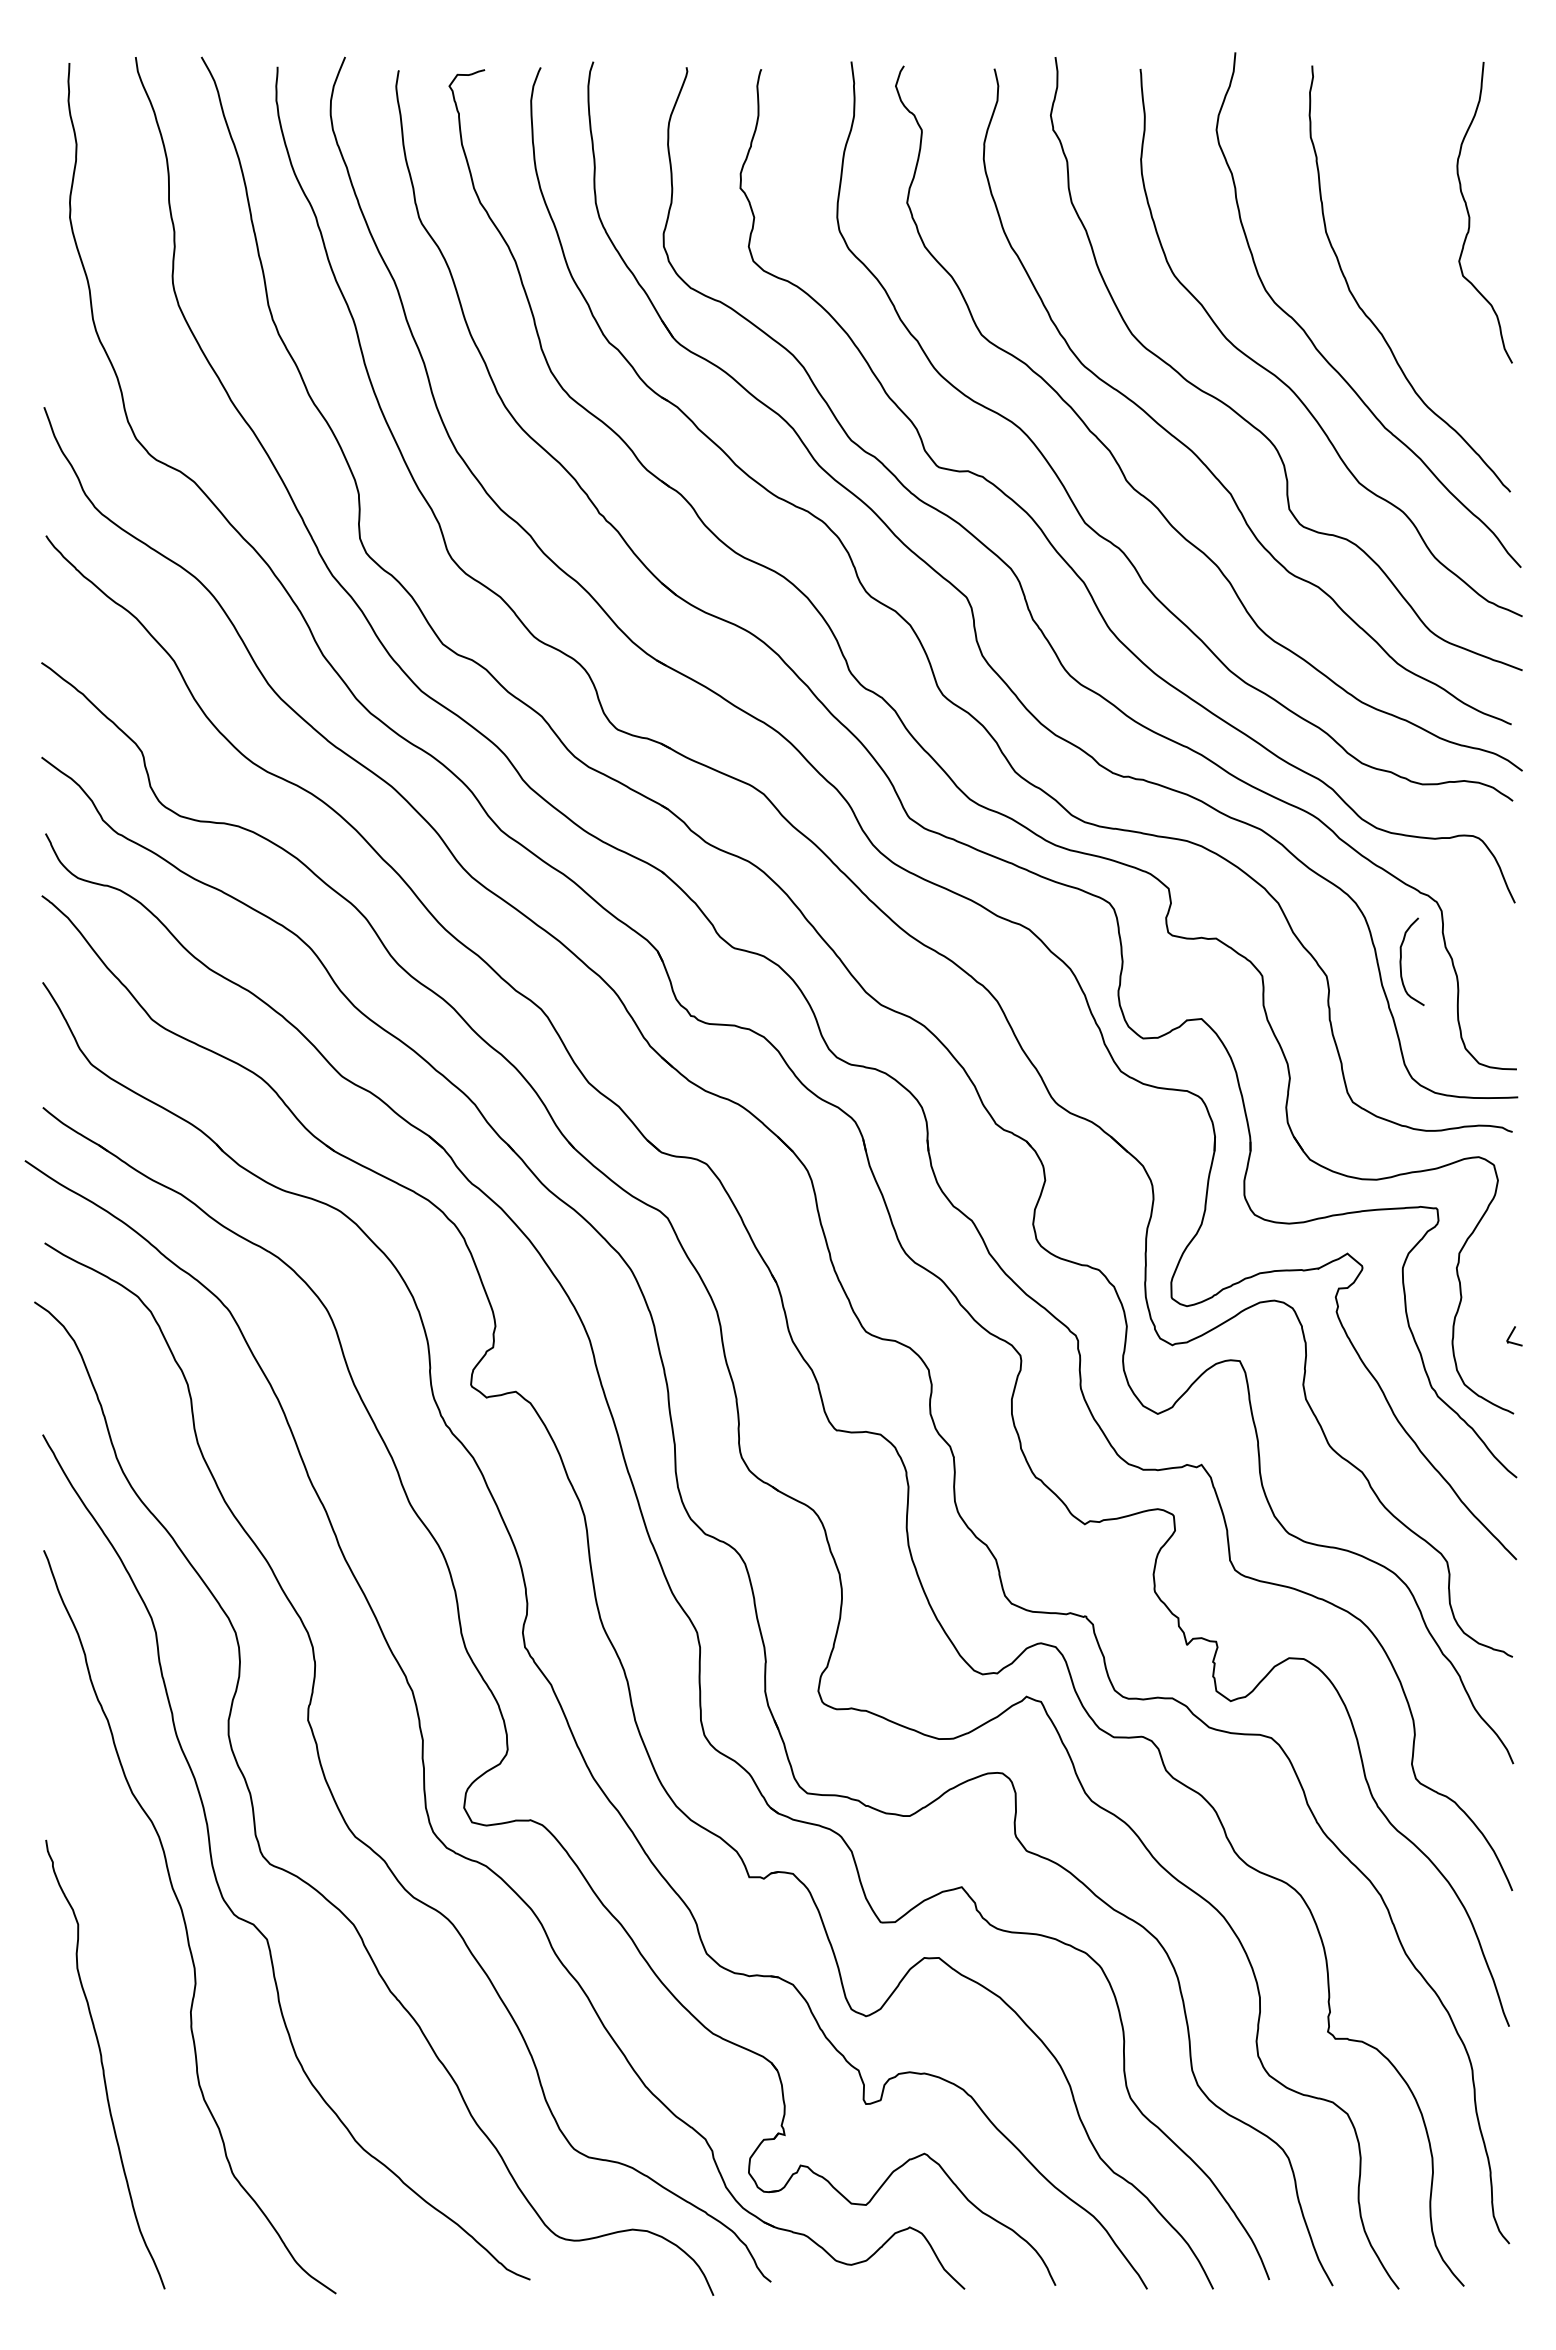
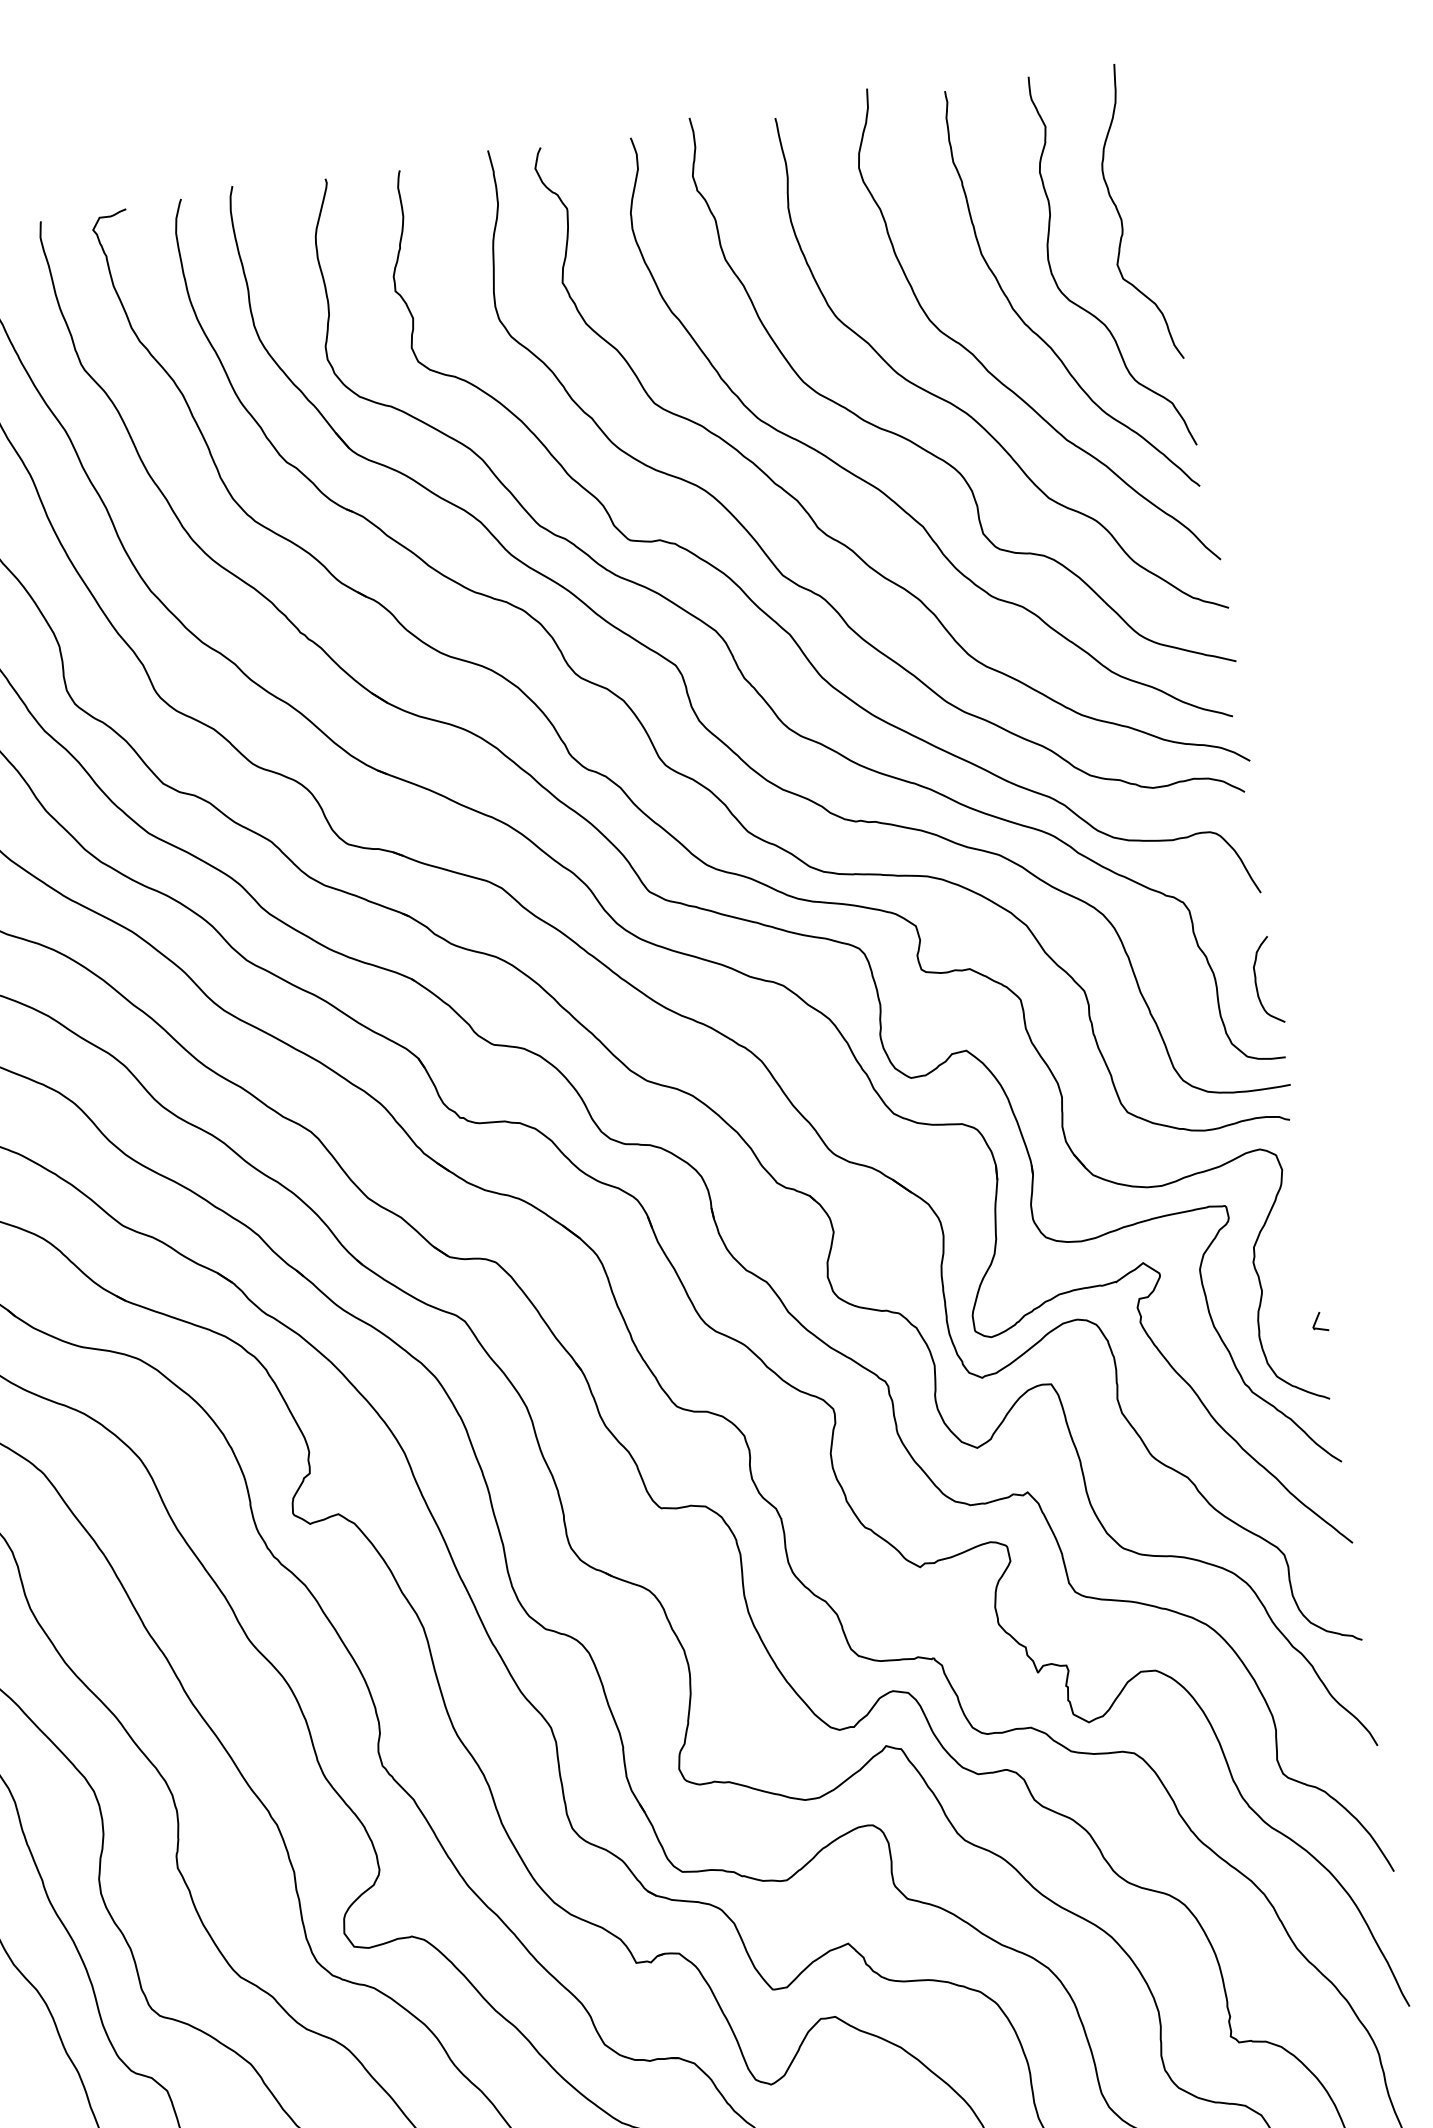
curve: (1416, 296) -> (1079, 305), added
curve: (1401, 961) -> (1256, 981), moved

